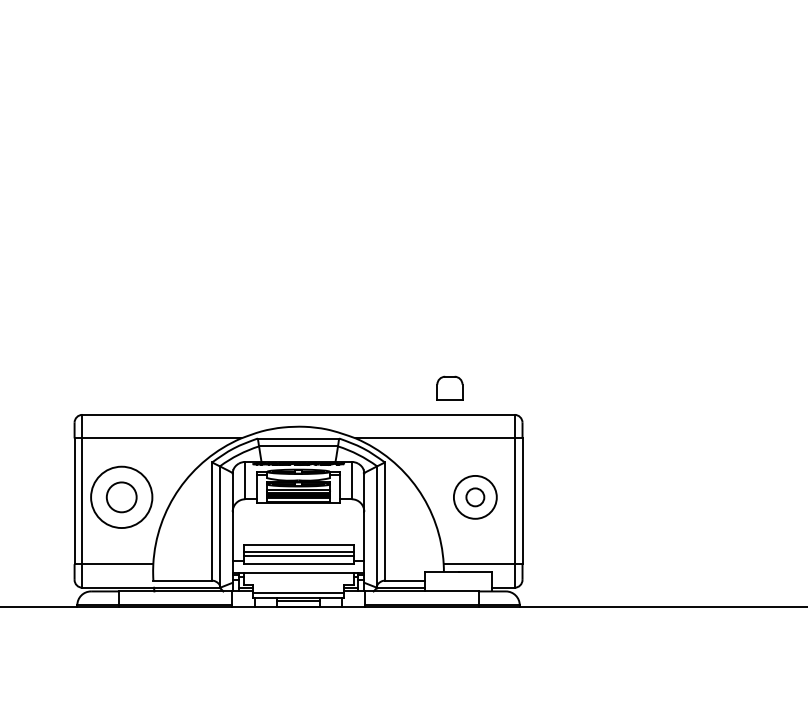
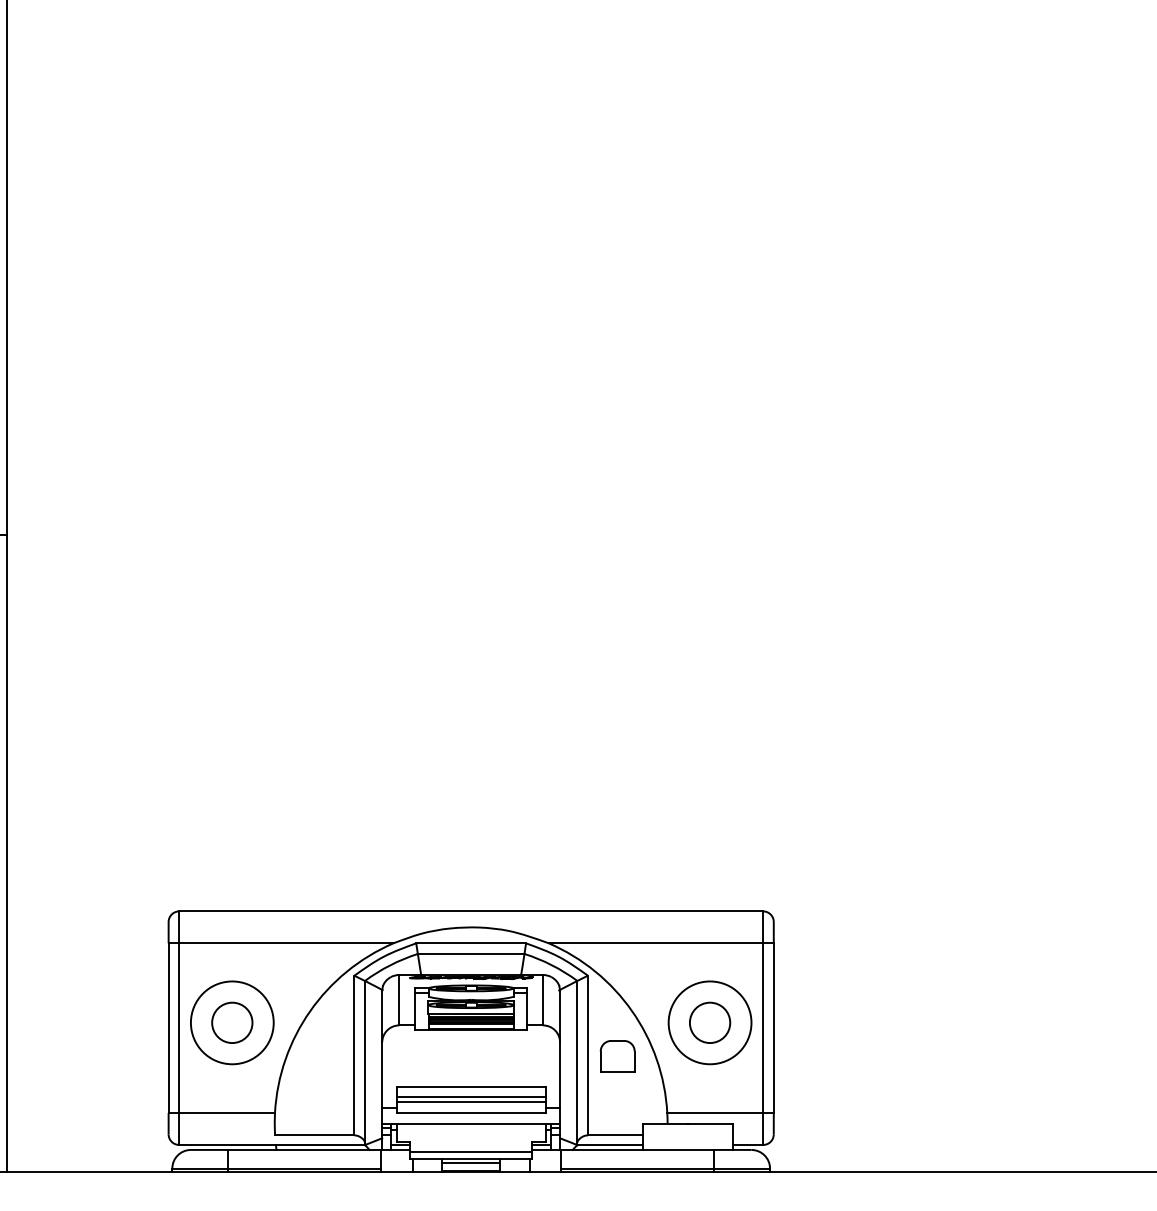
part: (449, 388) -> (617, 1056), moved
circle: (474, 497) -> (709, 1022), size x1.43
circle: (474, 497) -> (709, 1022), size x1.67

